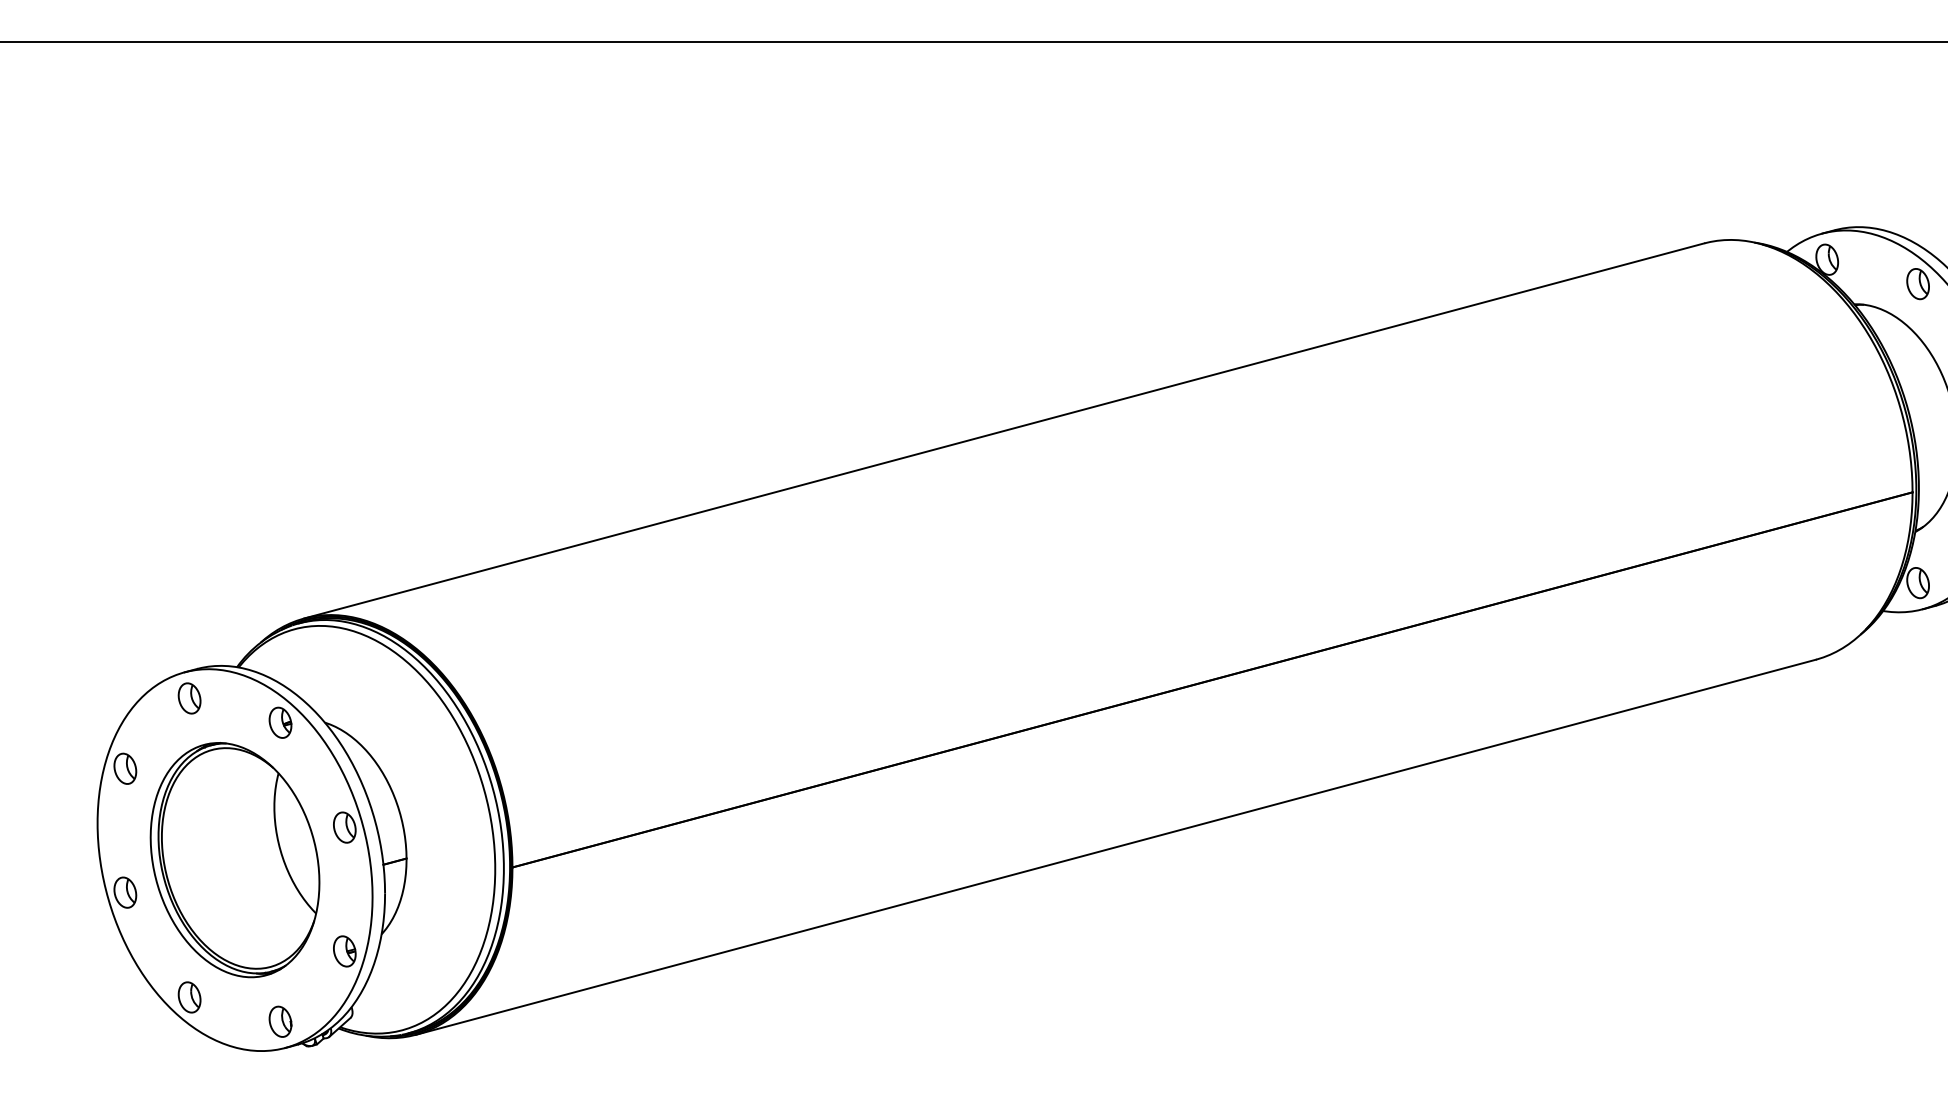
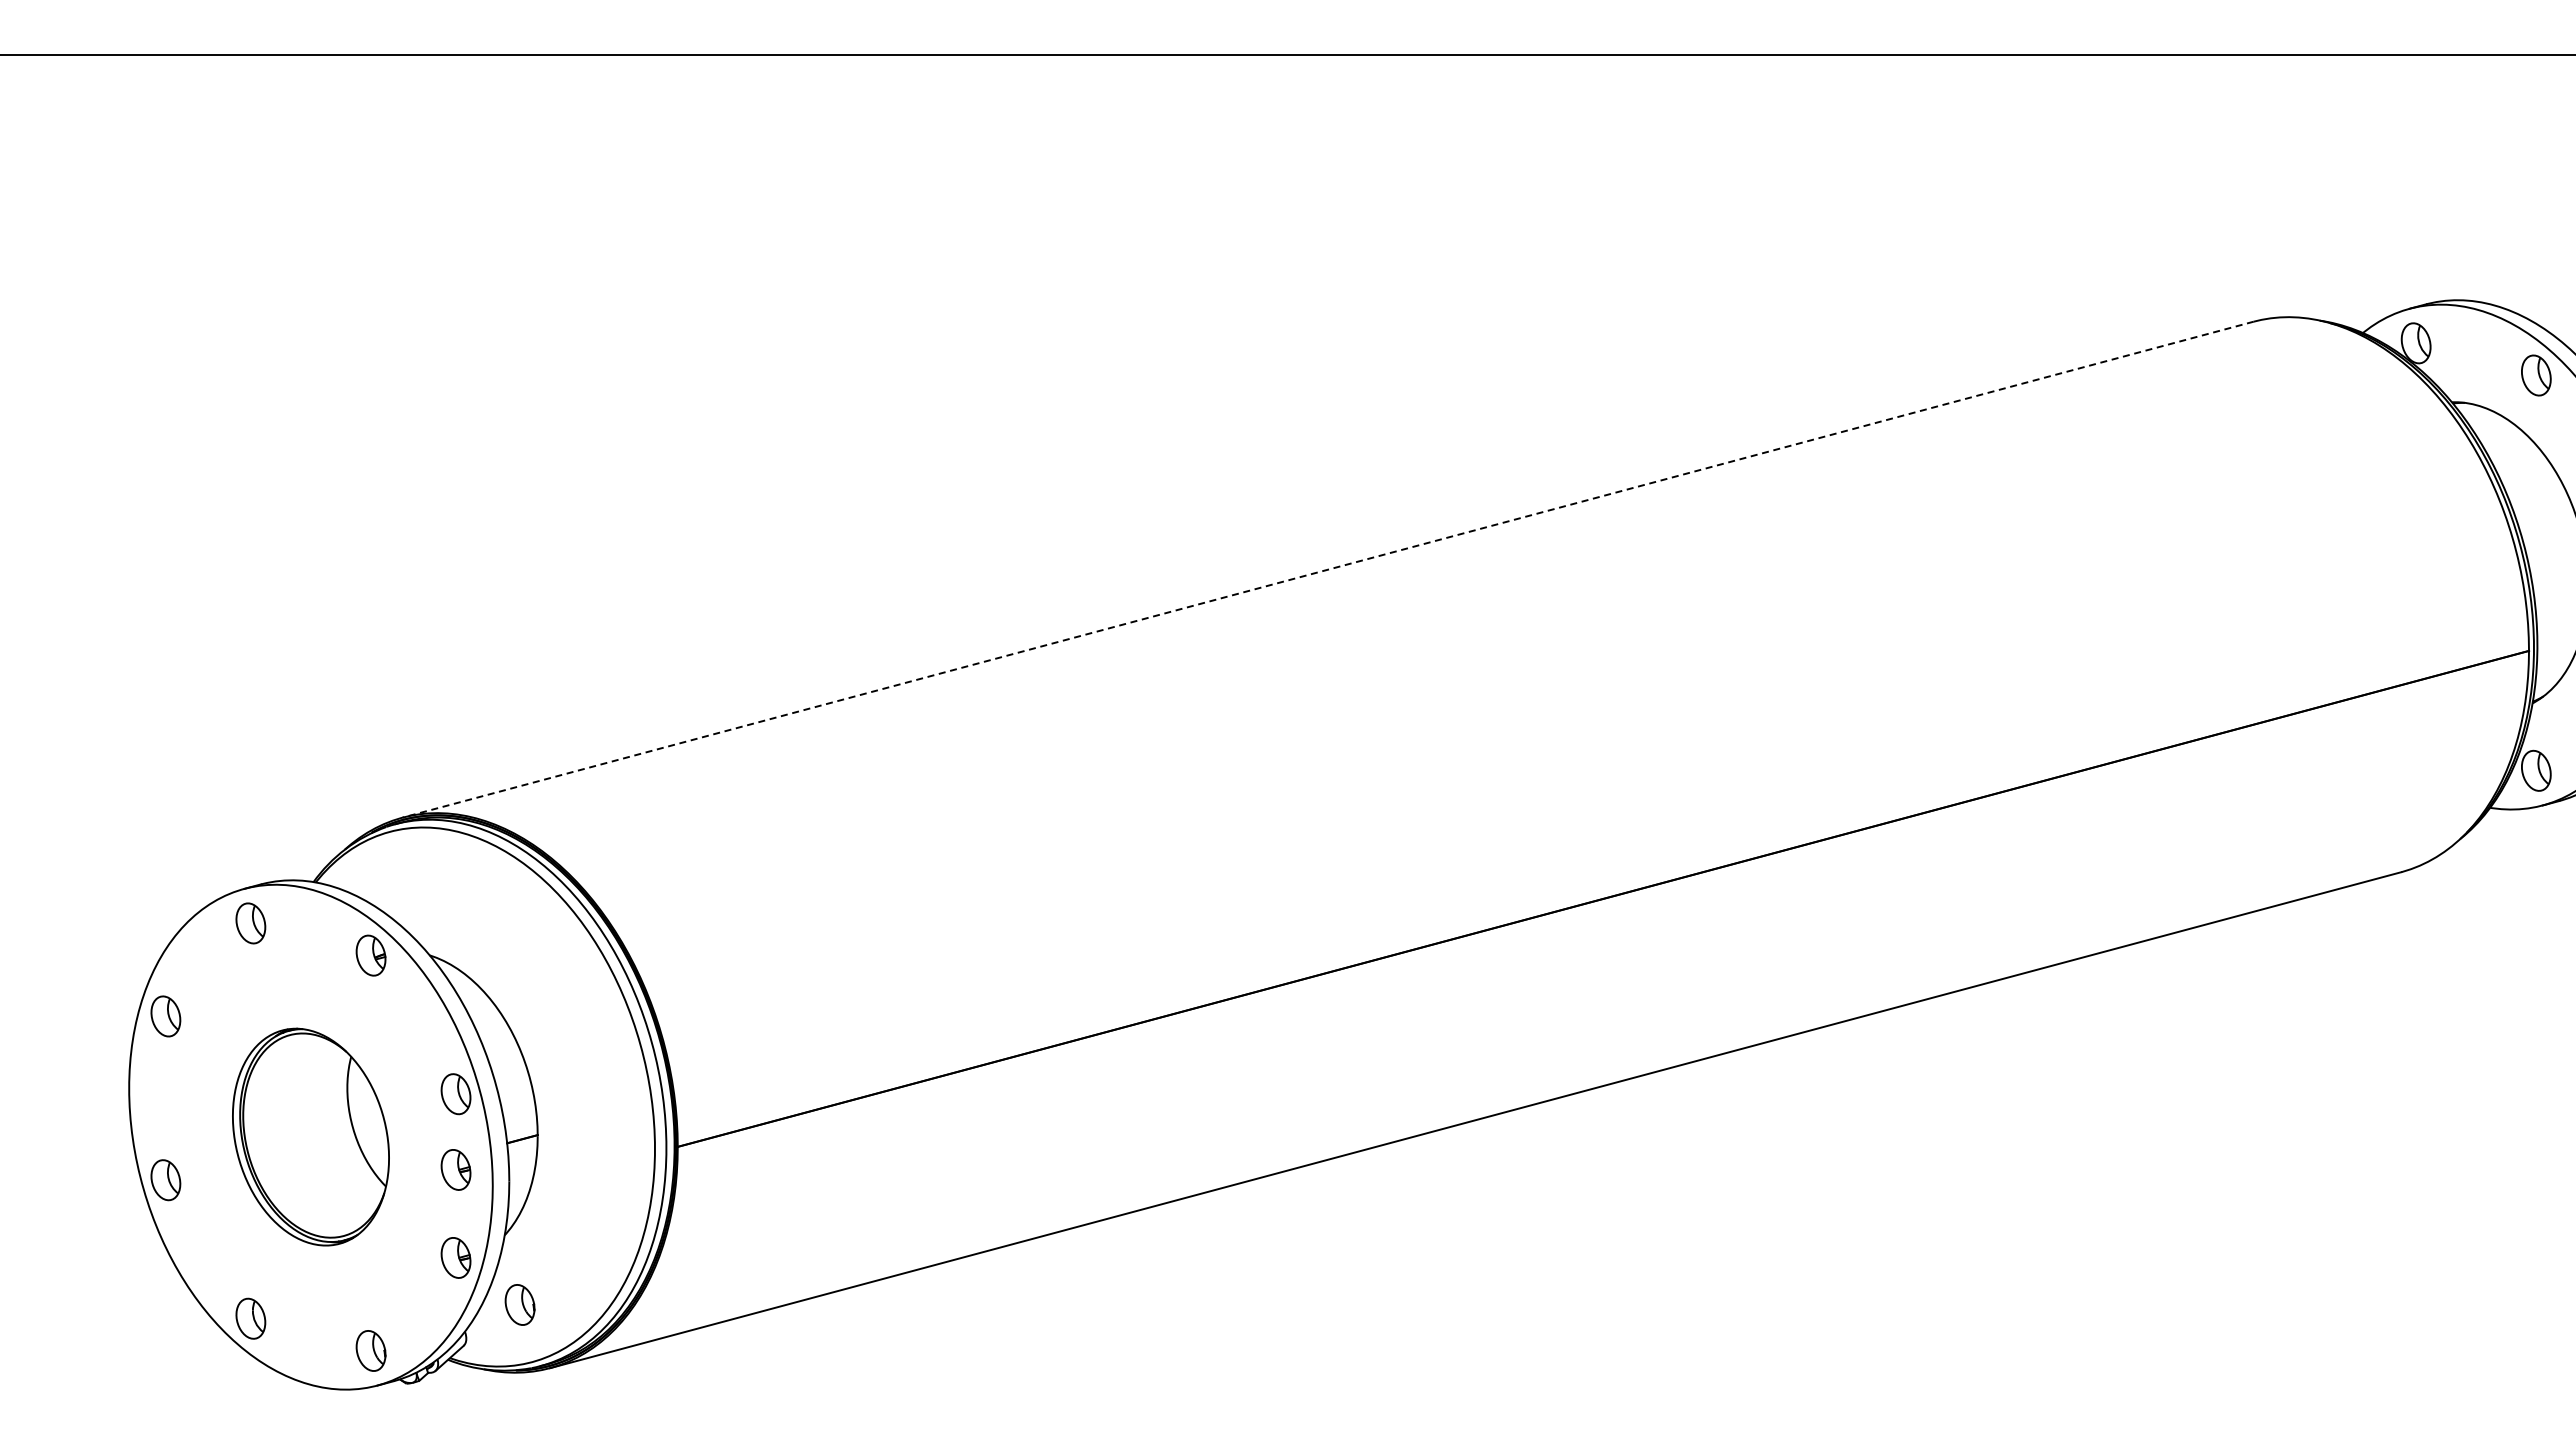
line: (1003, 430) -> (1327, 569), solid -> dashed
part: (234, 859) -> (310, 1136), size x0.7
part: (344, 884) -> (455, 1169), added
part: (392, 986) -> (519, 1304), added

